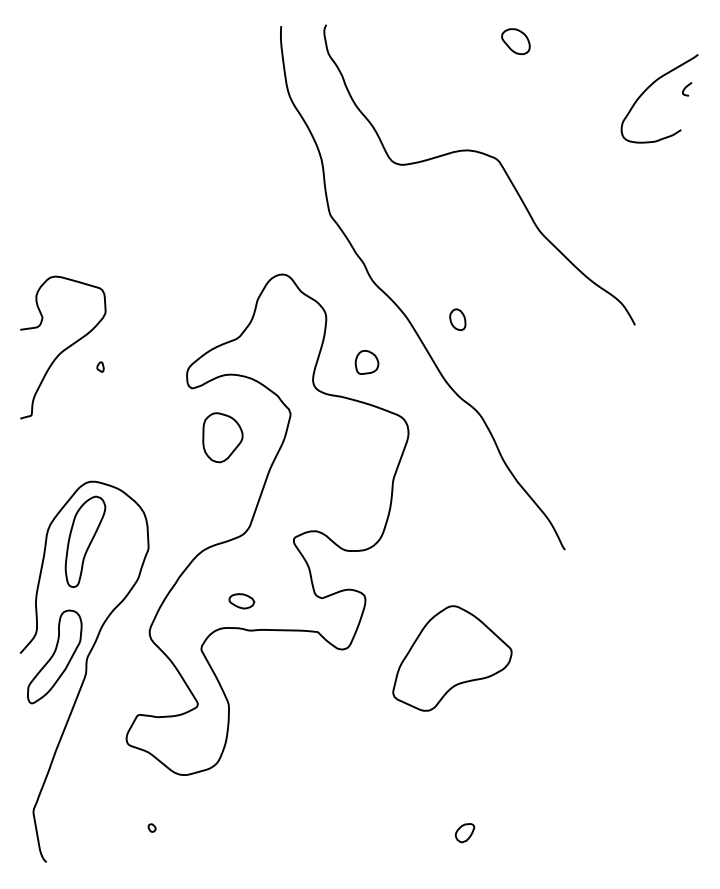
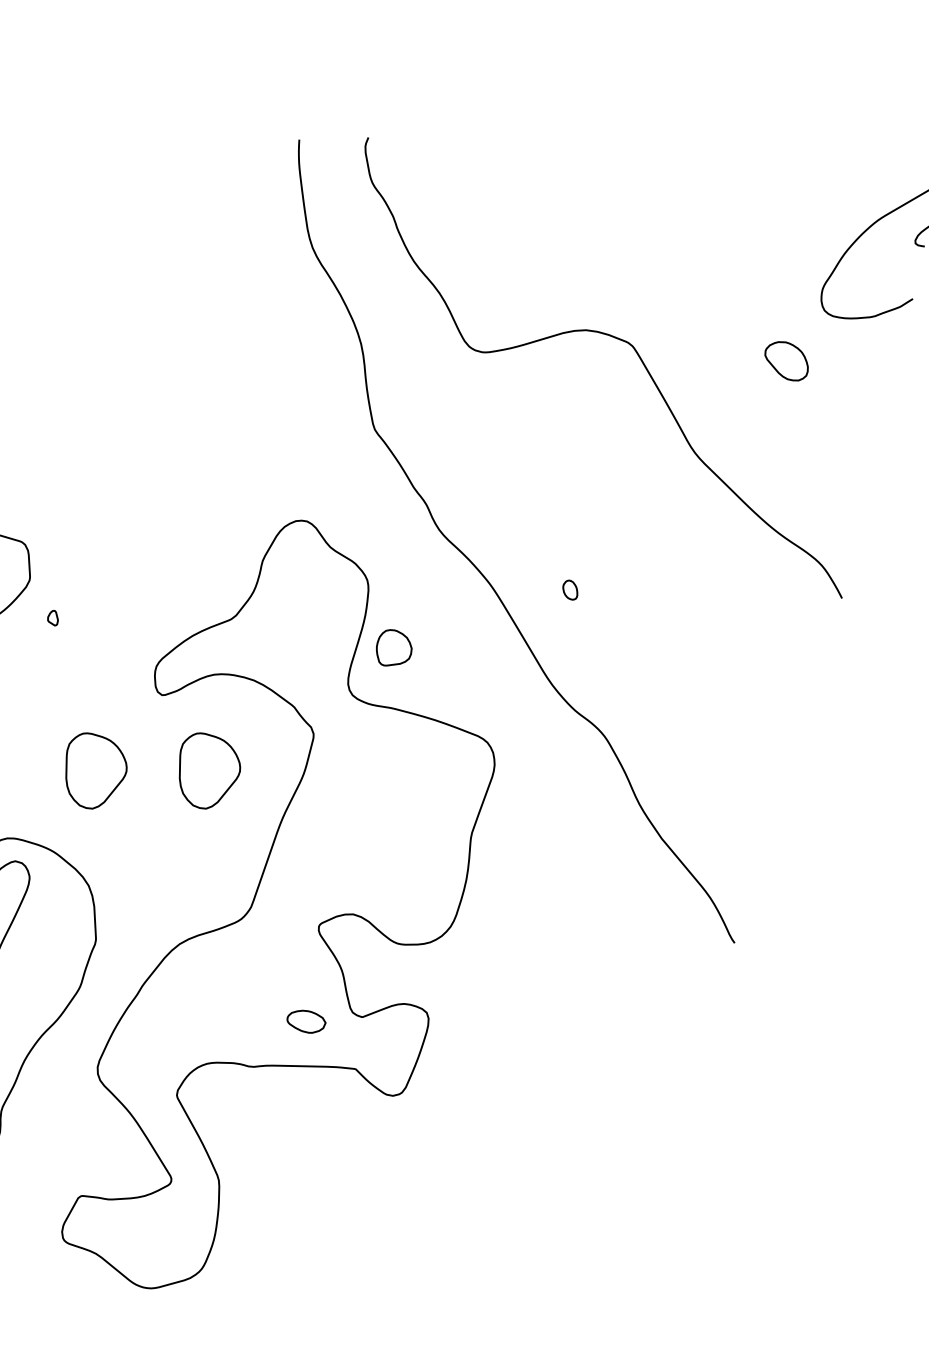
part: (515, 41) -> (785, 361), moved
part: (457, 319) -> (569, 589), size x0.6
part: (366, 362) -> (393, 647), moved
part: (100, 366) -> (52, 617), moved
part: (148, 437) -> (95, 770), added
part: (241, 601) -> (305, 1022), moved
part: (452, 658) -> (562, 1109), removed

